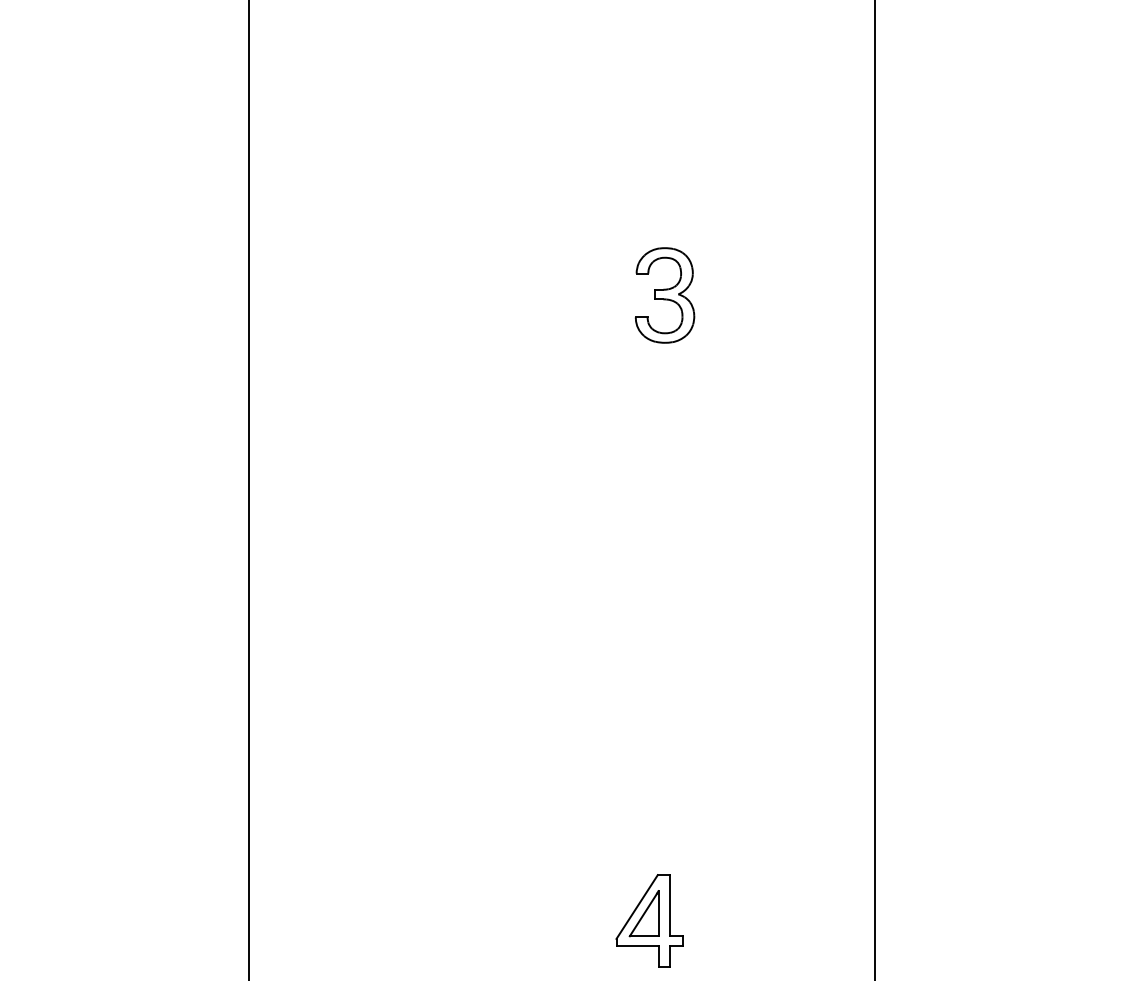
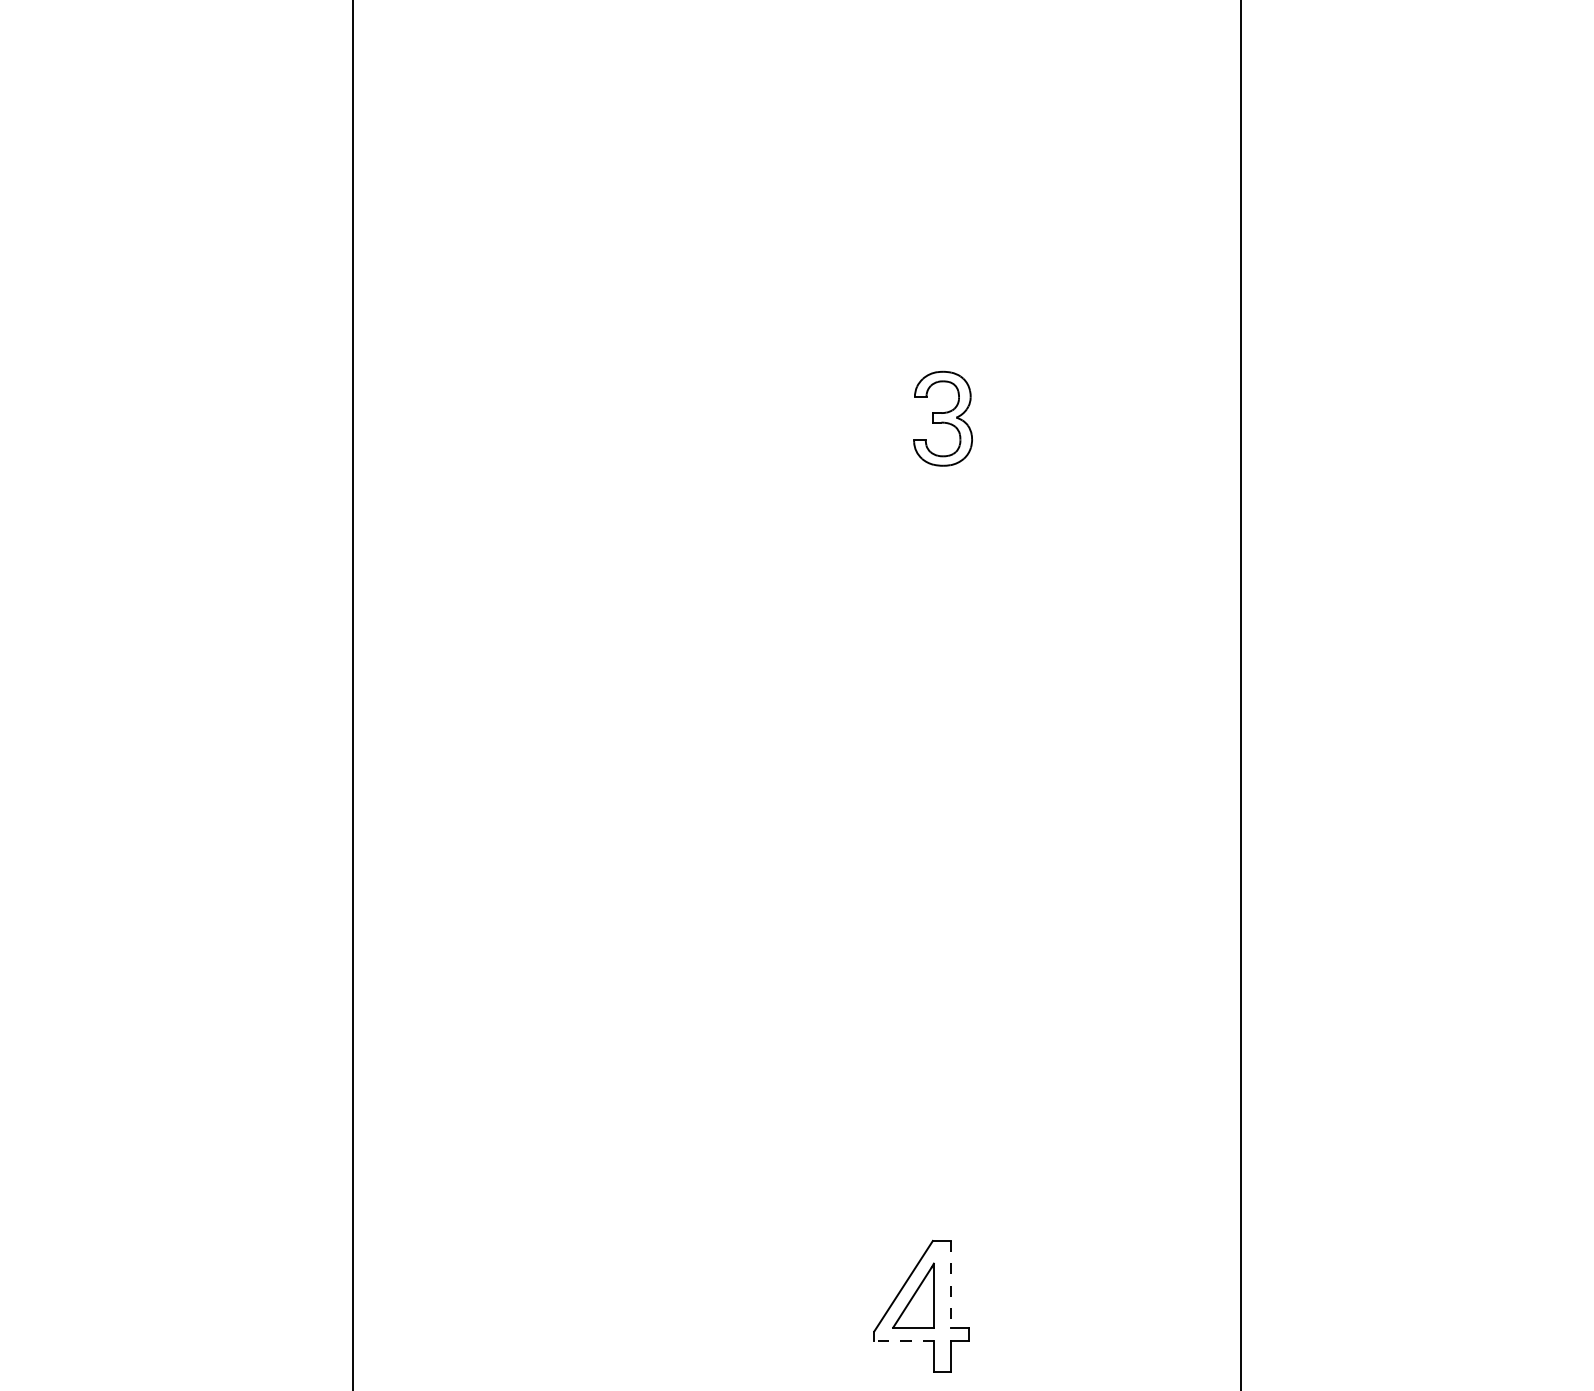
part: (664, 295) -> (942, 418), size x0.7
line: (670, 905) -> (950, 1284), solid -> dashed
line: (637, 945) -> (904, 1341), solid -> dashed

